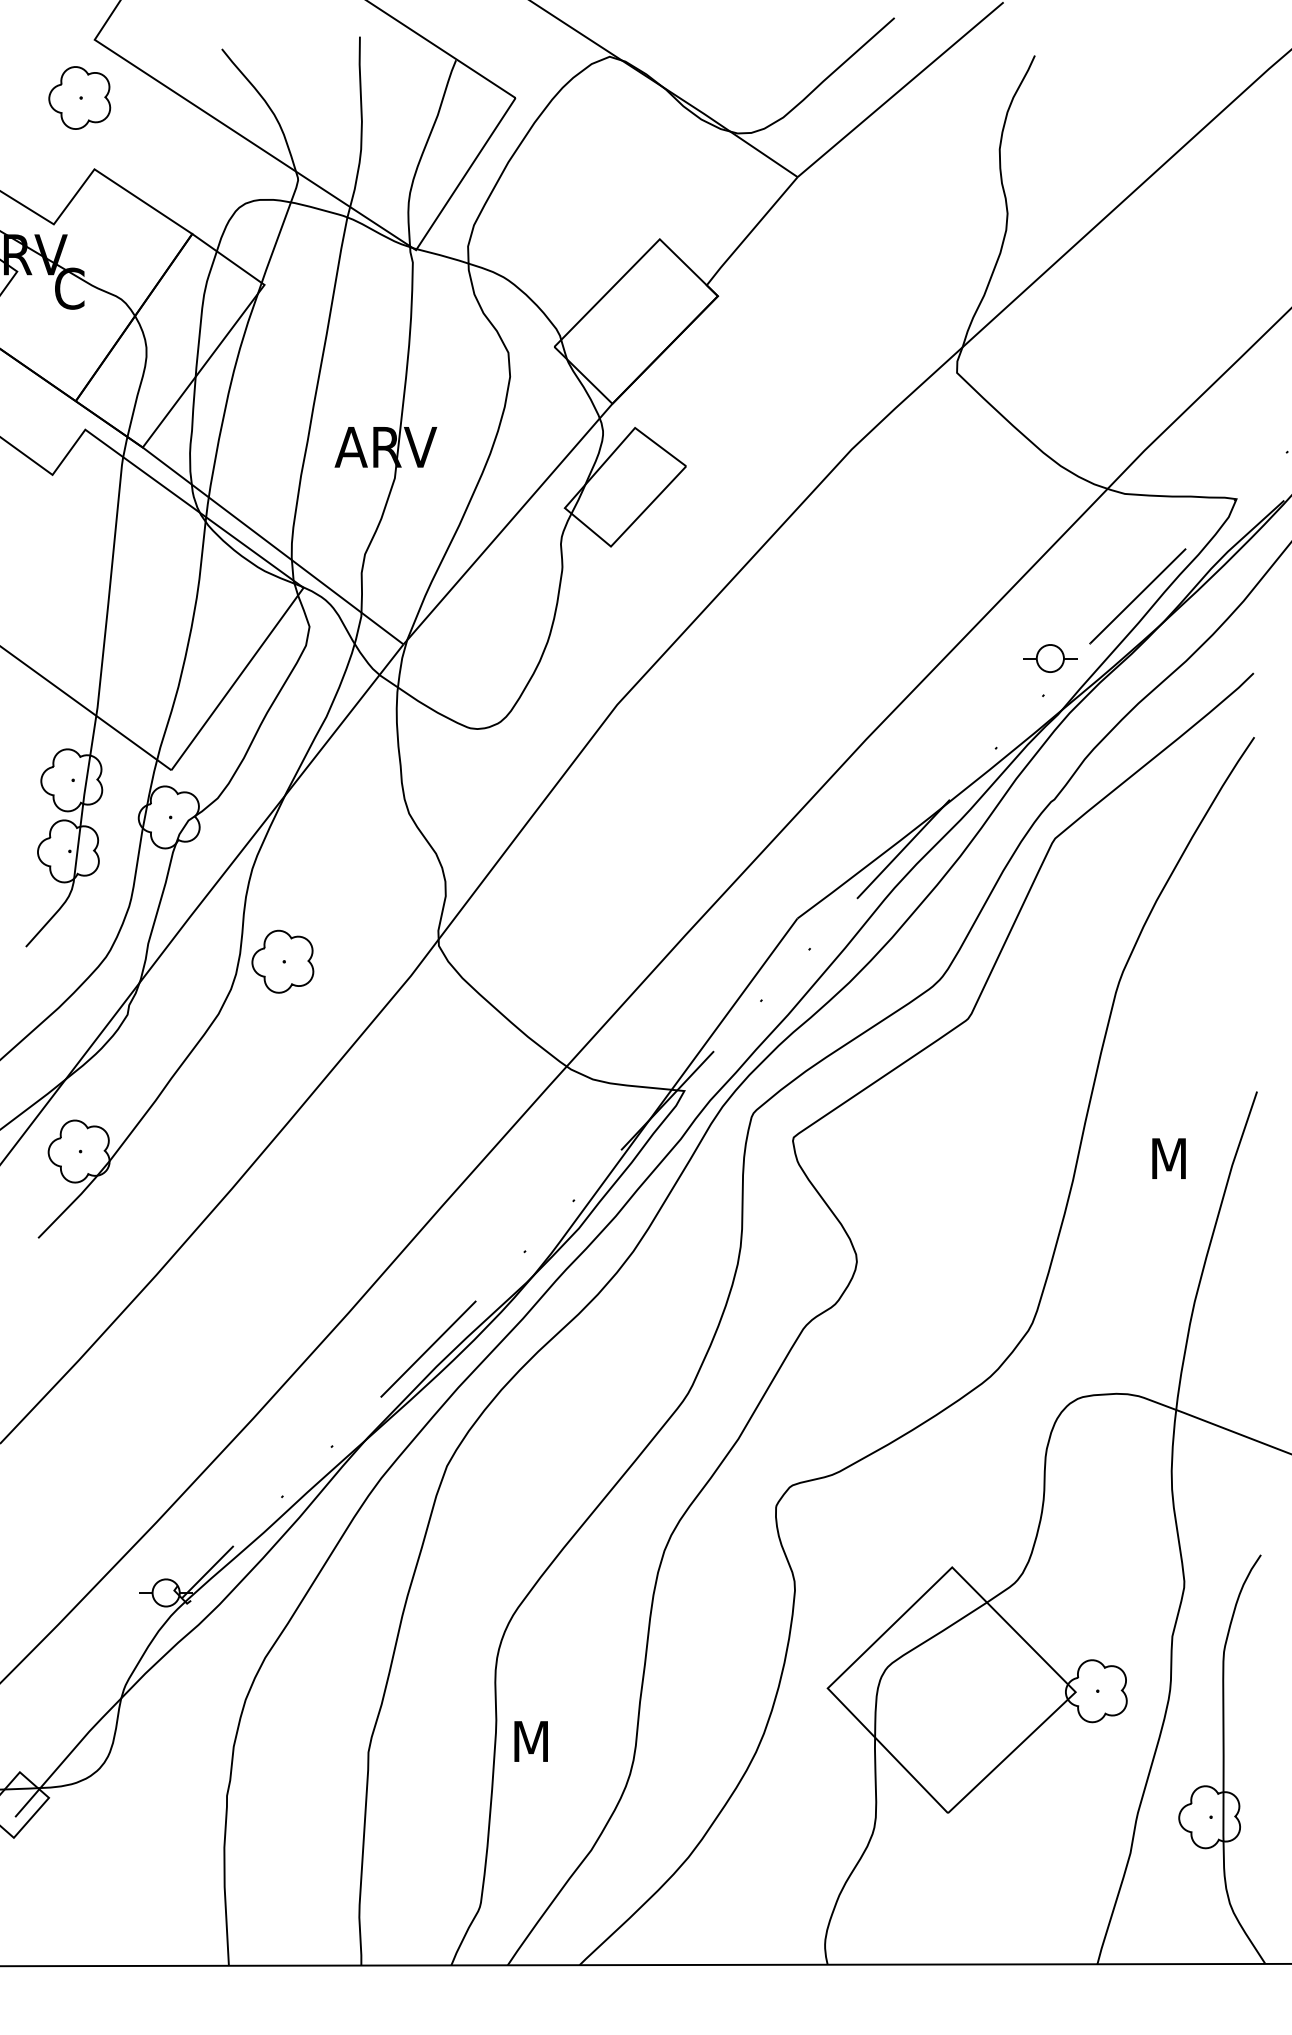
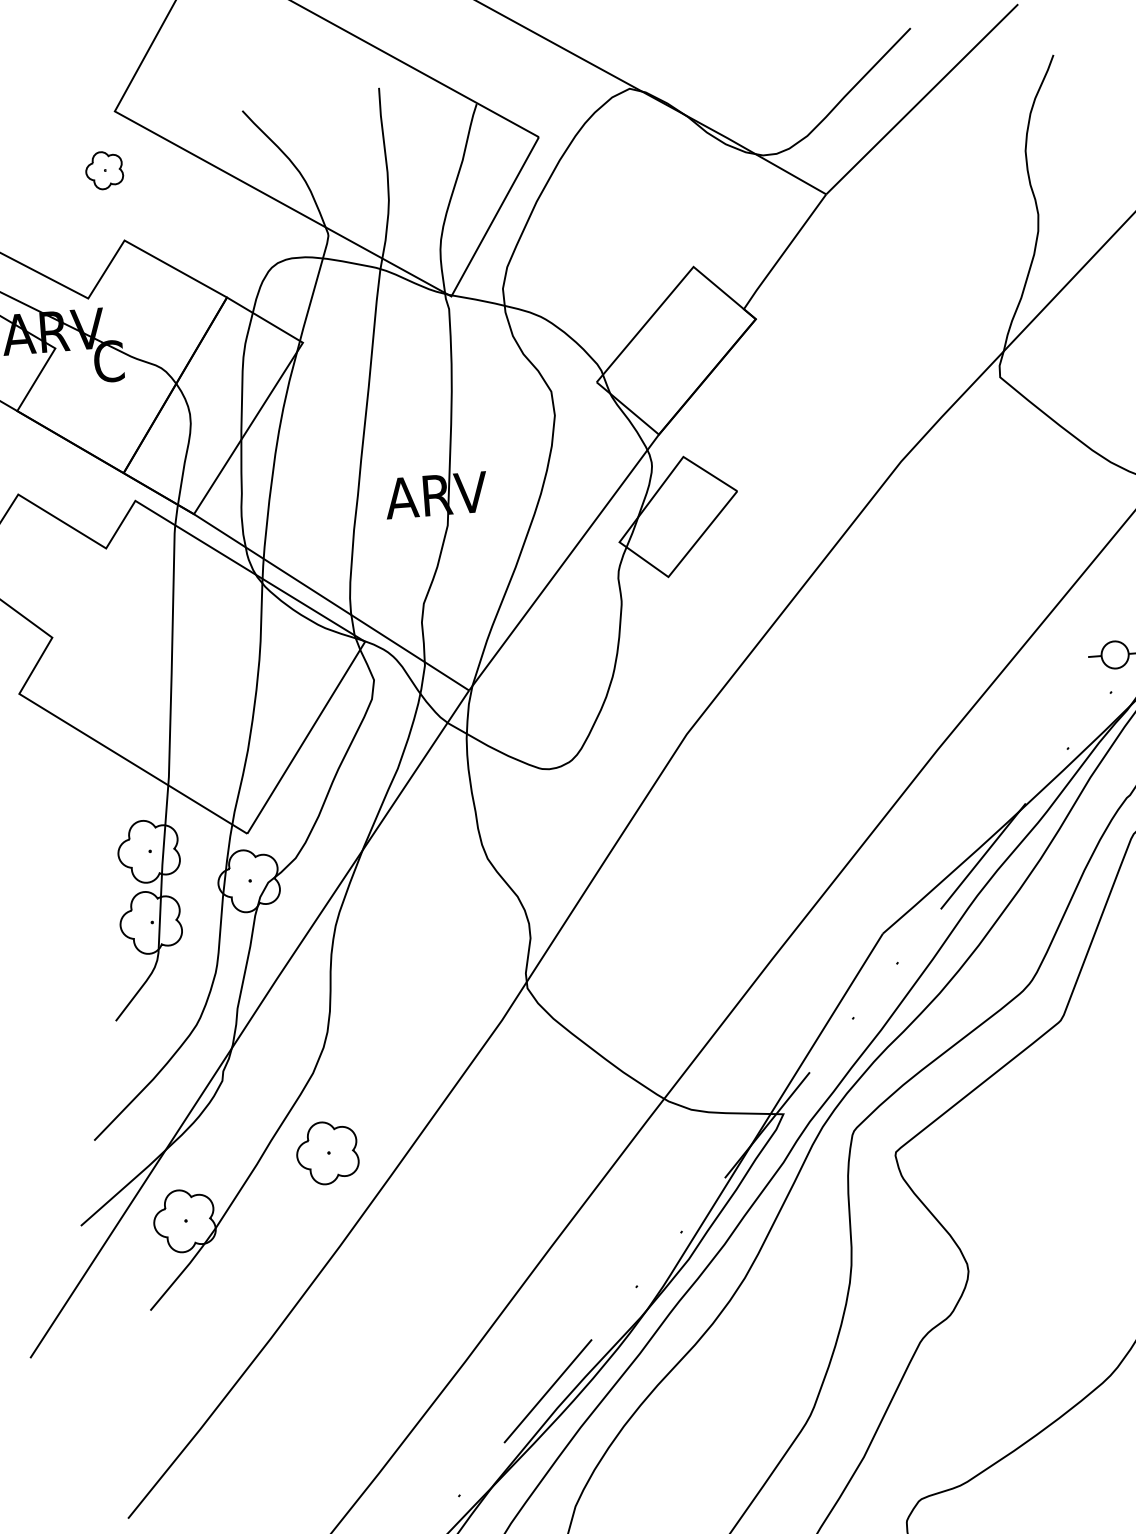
part: (79, 97) -> (104, 170), size x0.6
part: (282, 961) -> (327, 1152), moved

